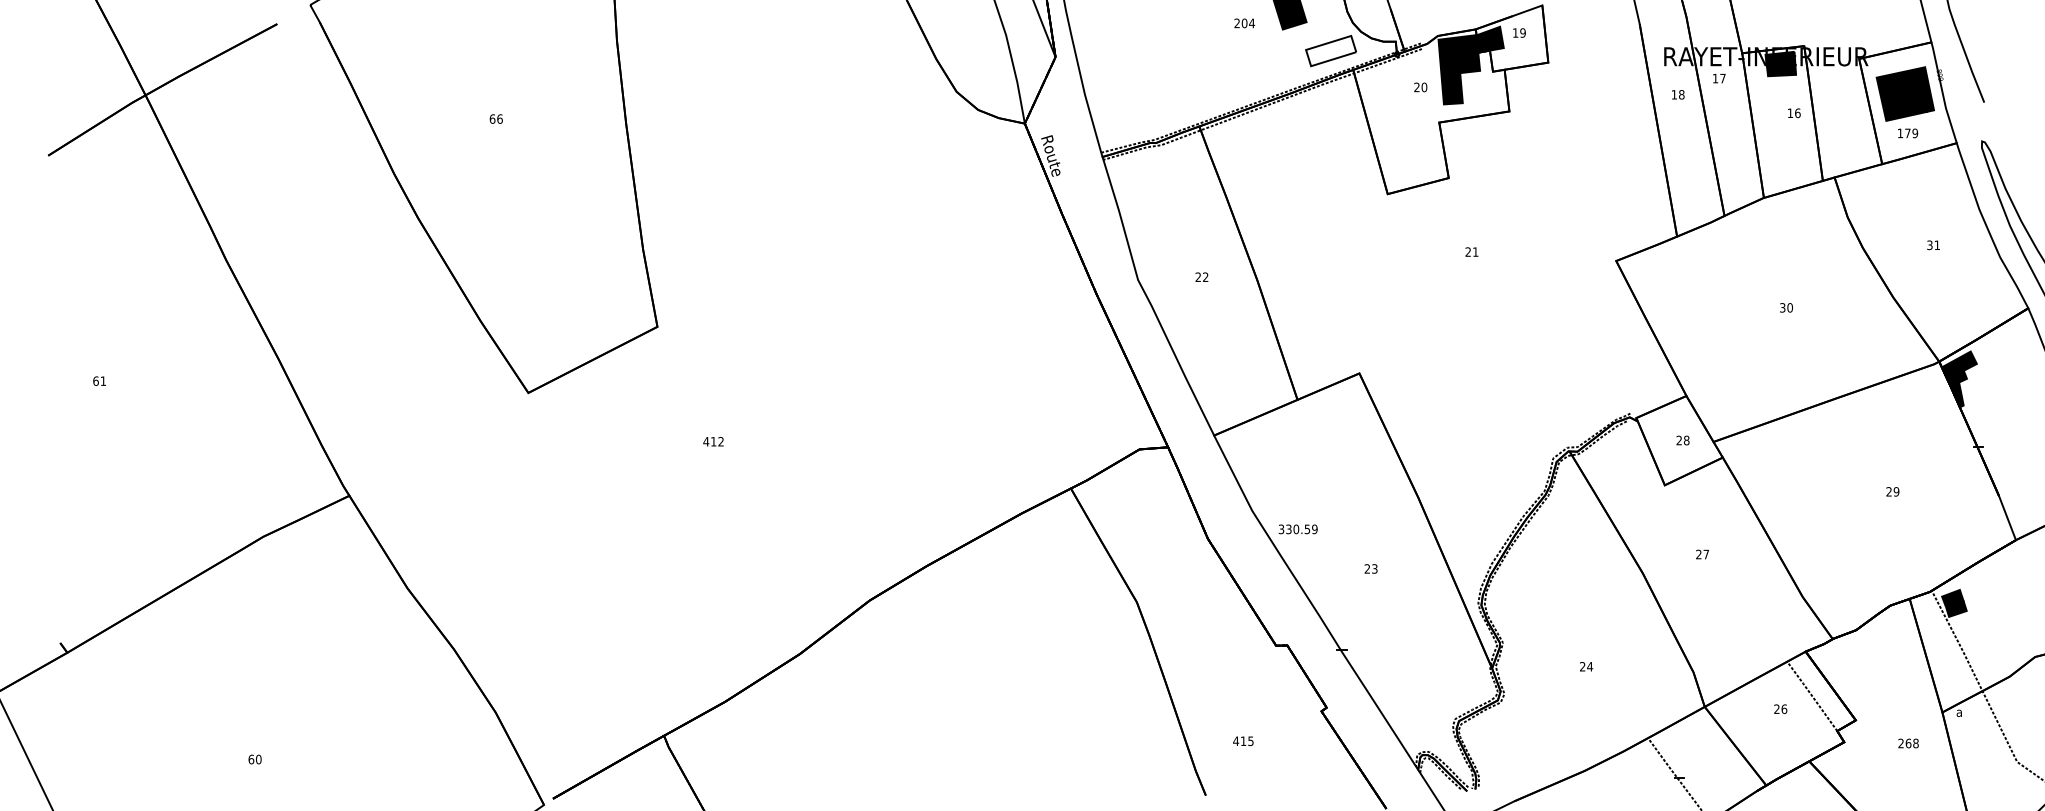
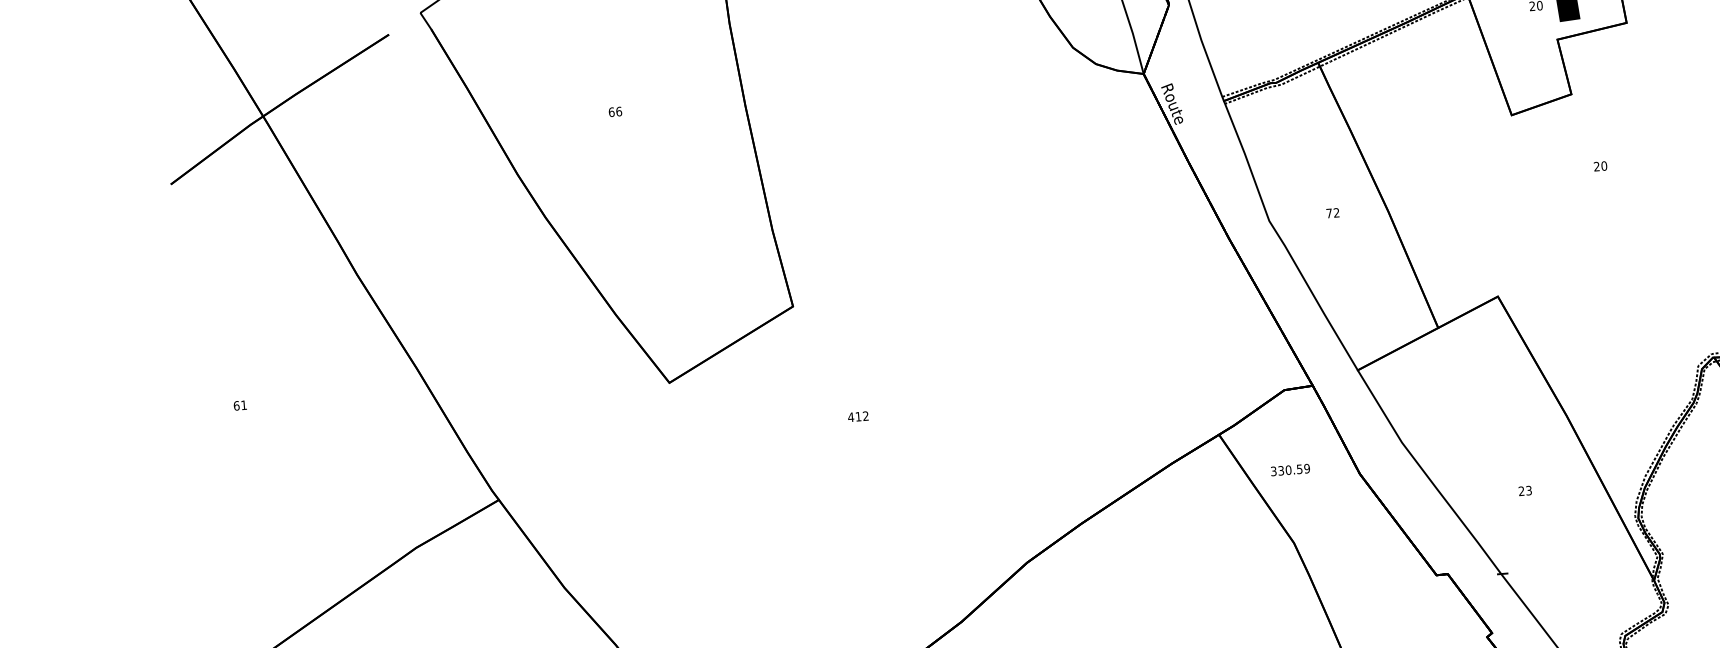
text: (1475, 251) -> (1604, 165), 21 -> 20
text: (1197, 276) -> (1328, 212), 22 -> 72
text: (1297, 529) -> (1289, 470), moved

